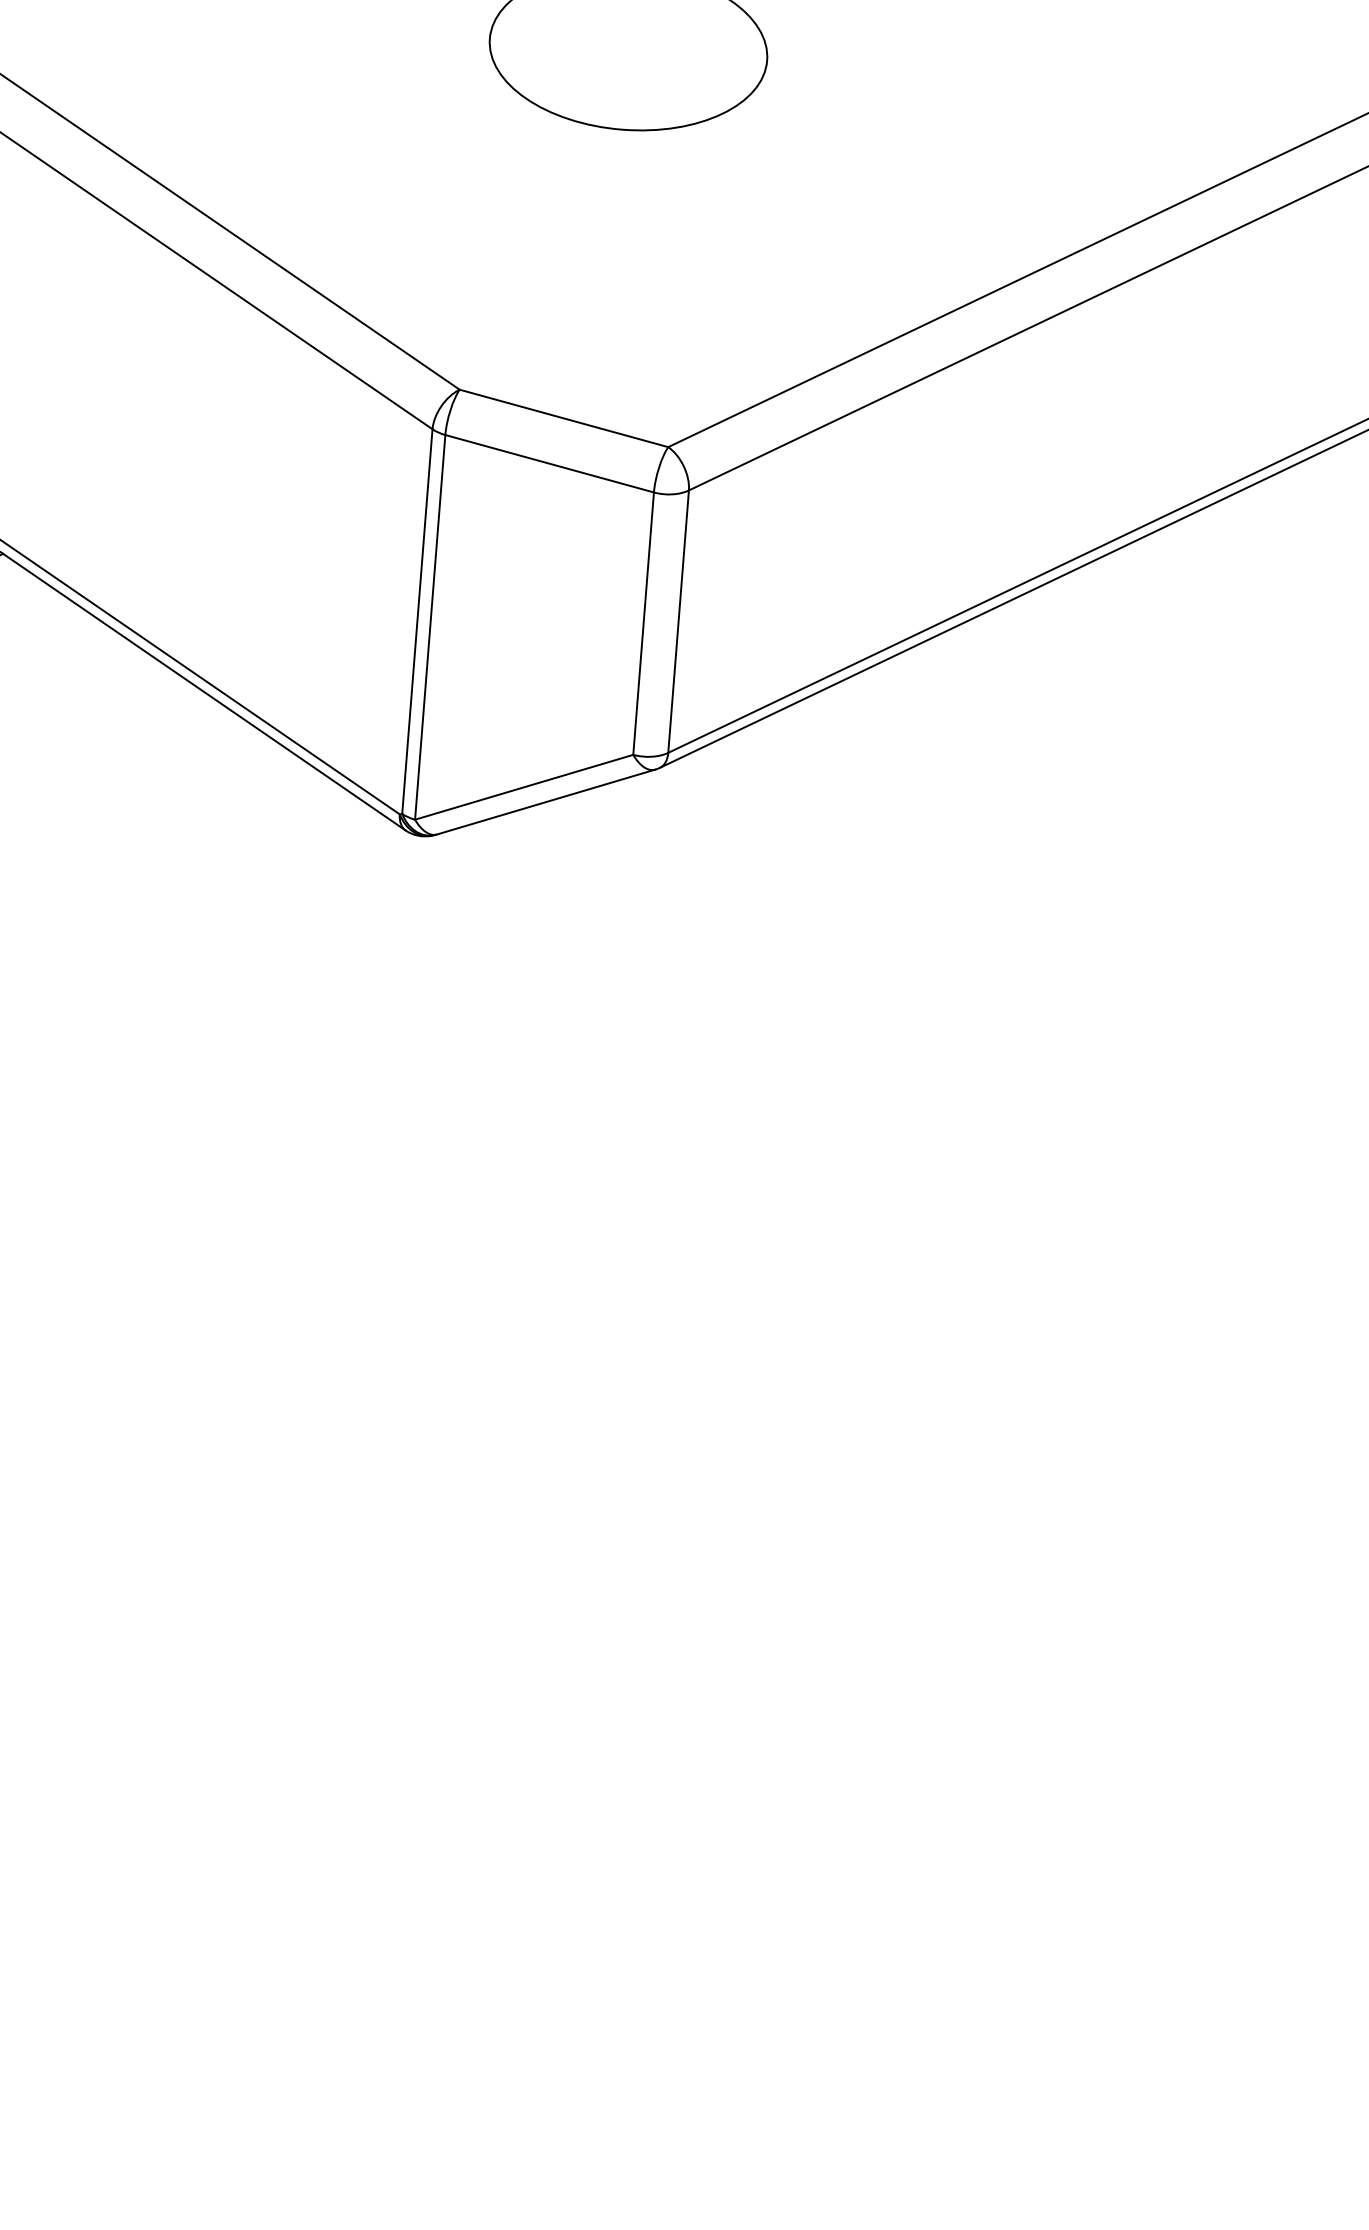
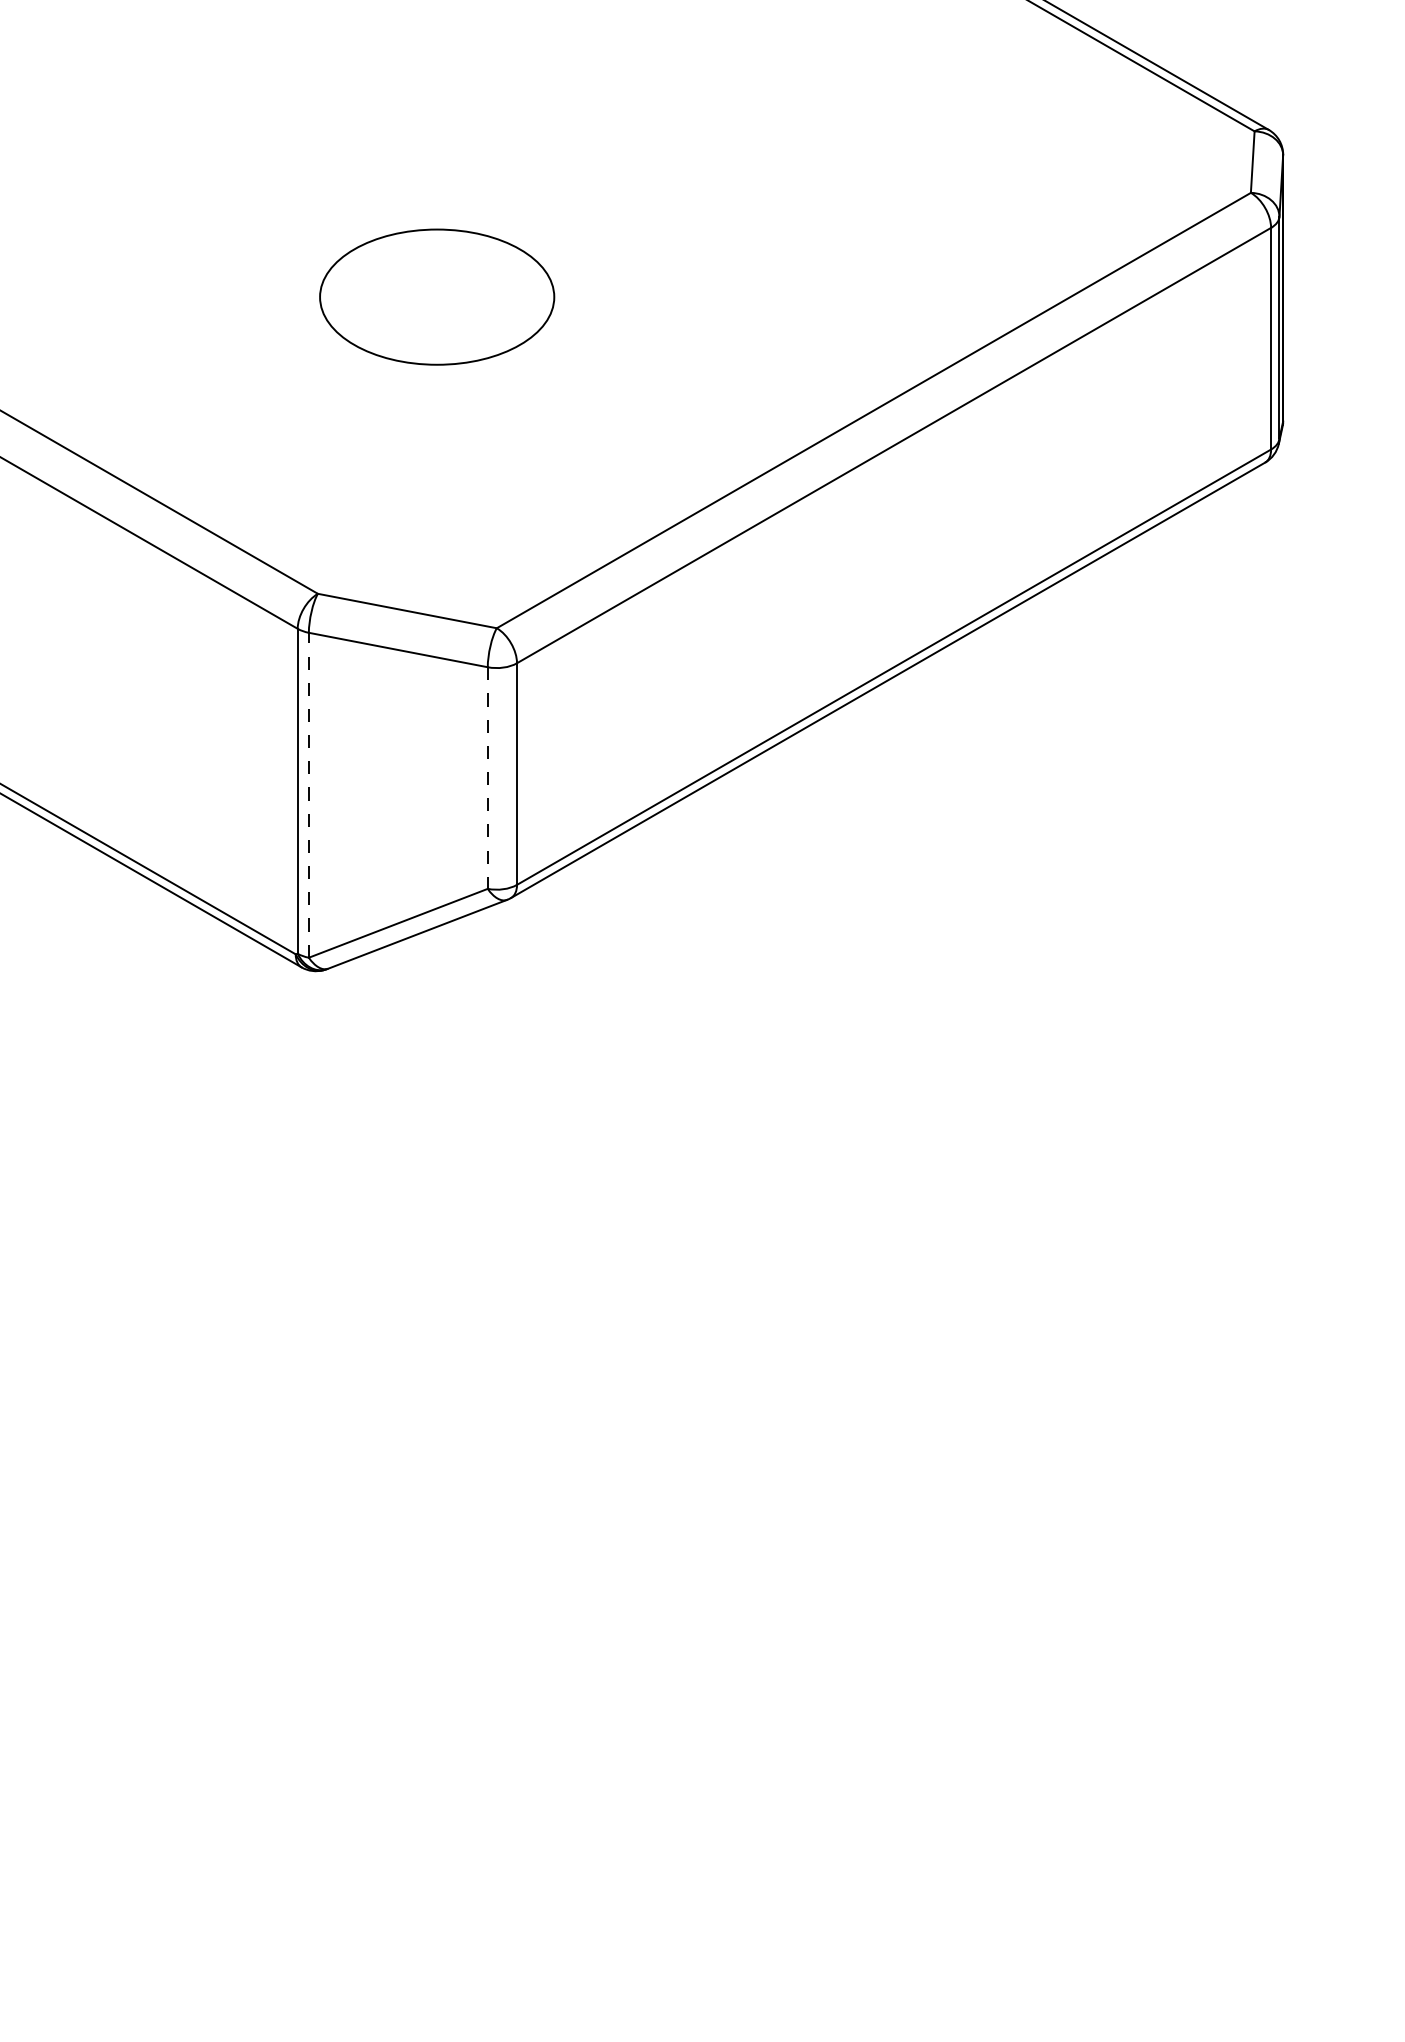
line: (643, 624) -> (487, 778), solid -> dashed
line: (429, 626) -> (308, 794), solid -> dashed

